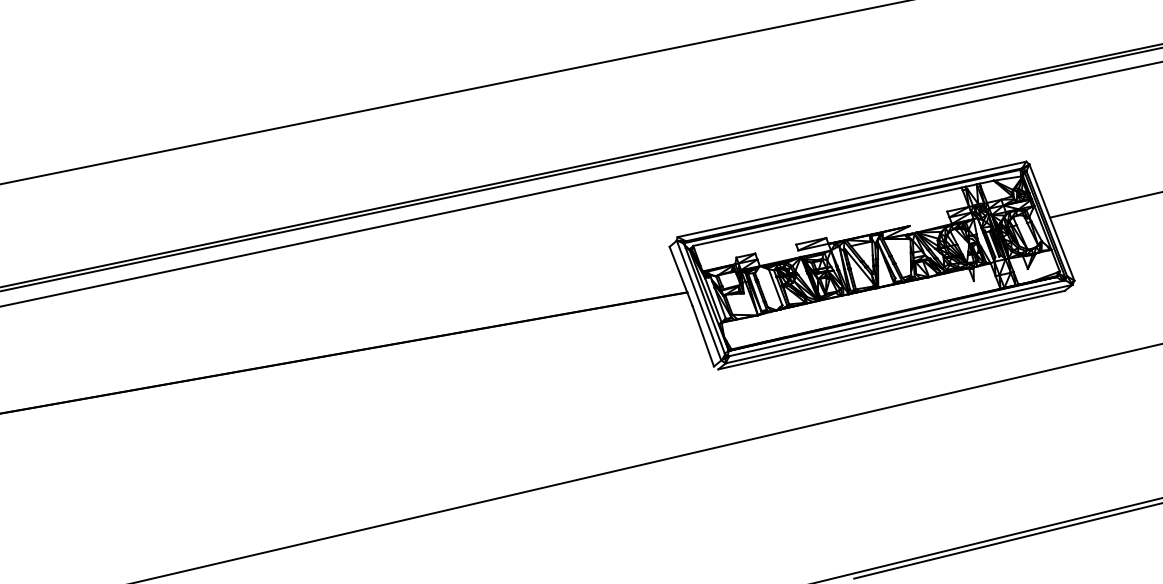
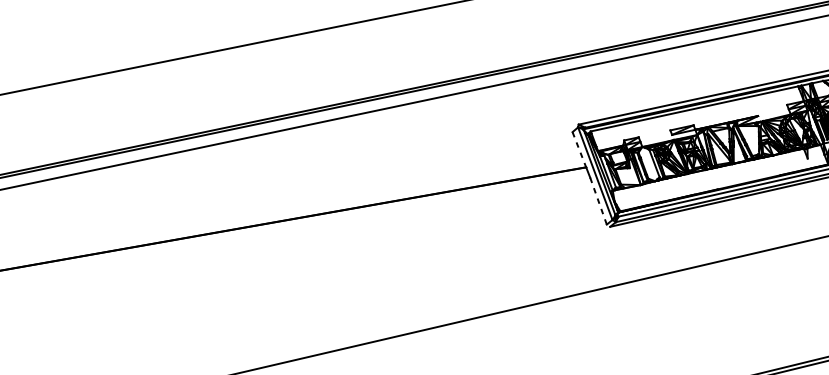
line: (678, 270) -> (579, 150), solid -> dashed
line: (703, 336) -> (598, 201), solid -> dashed

